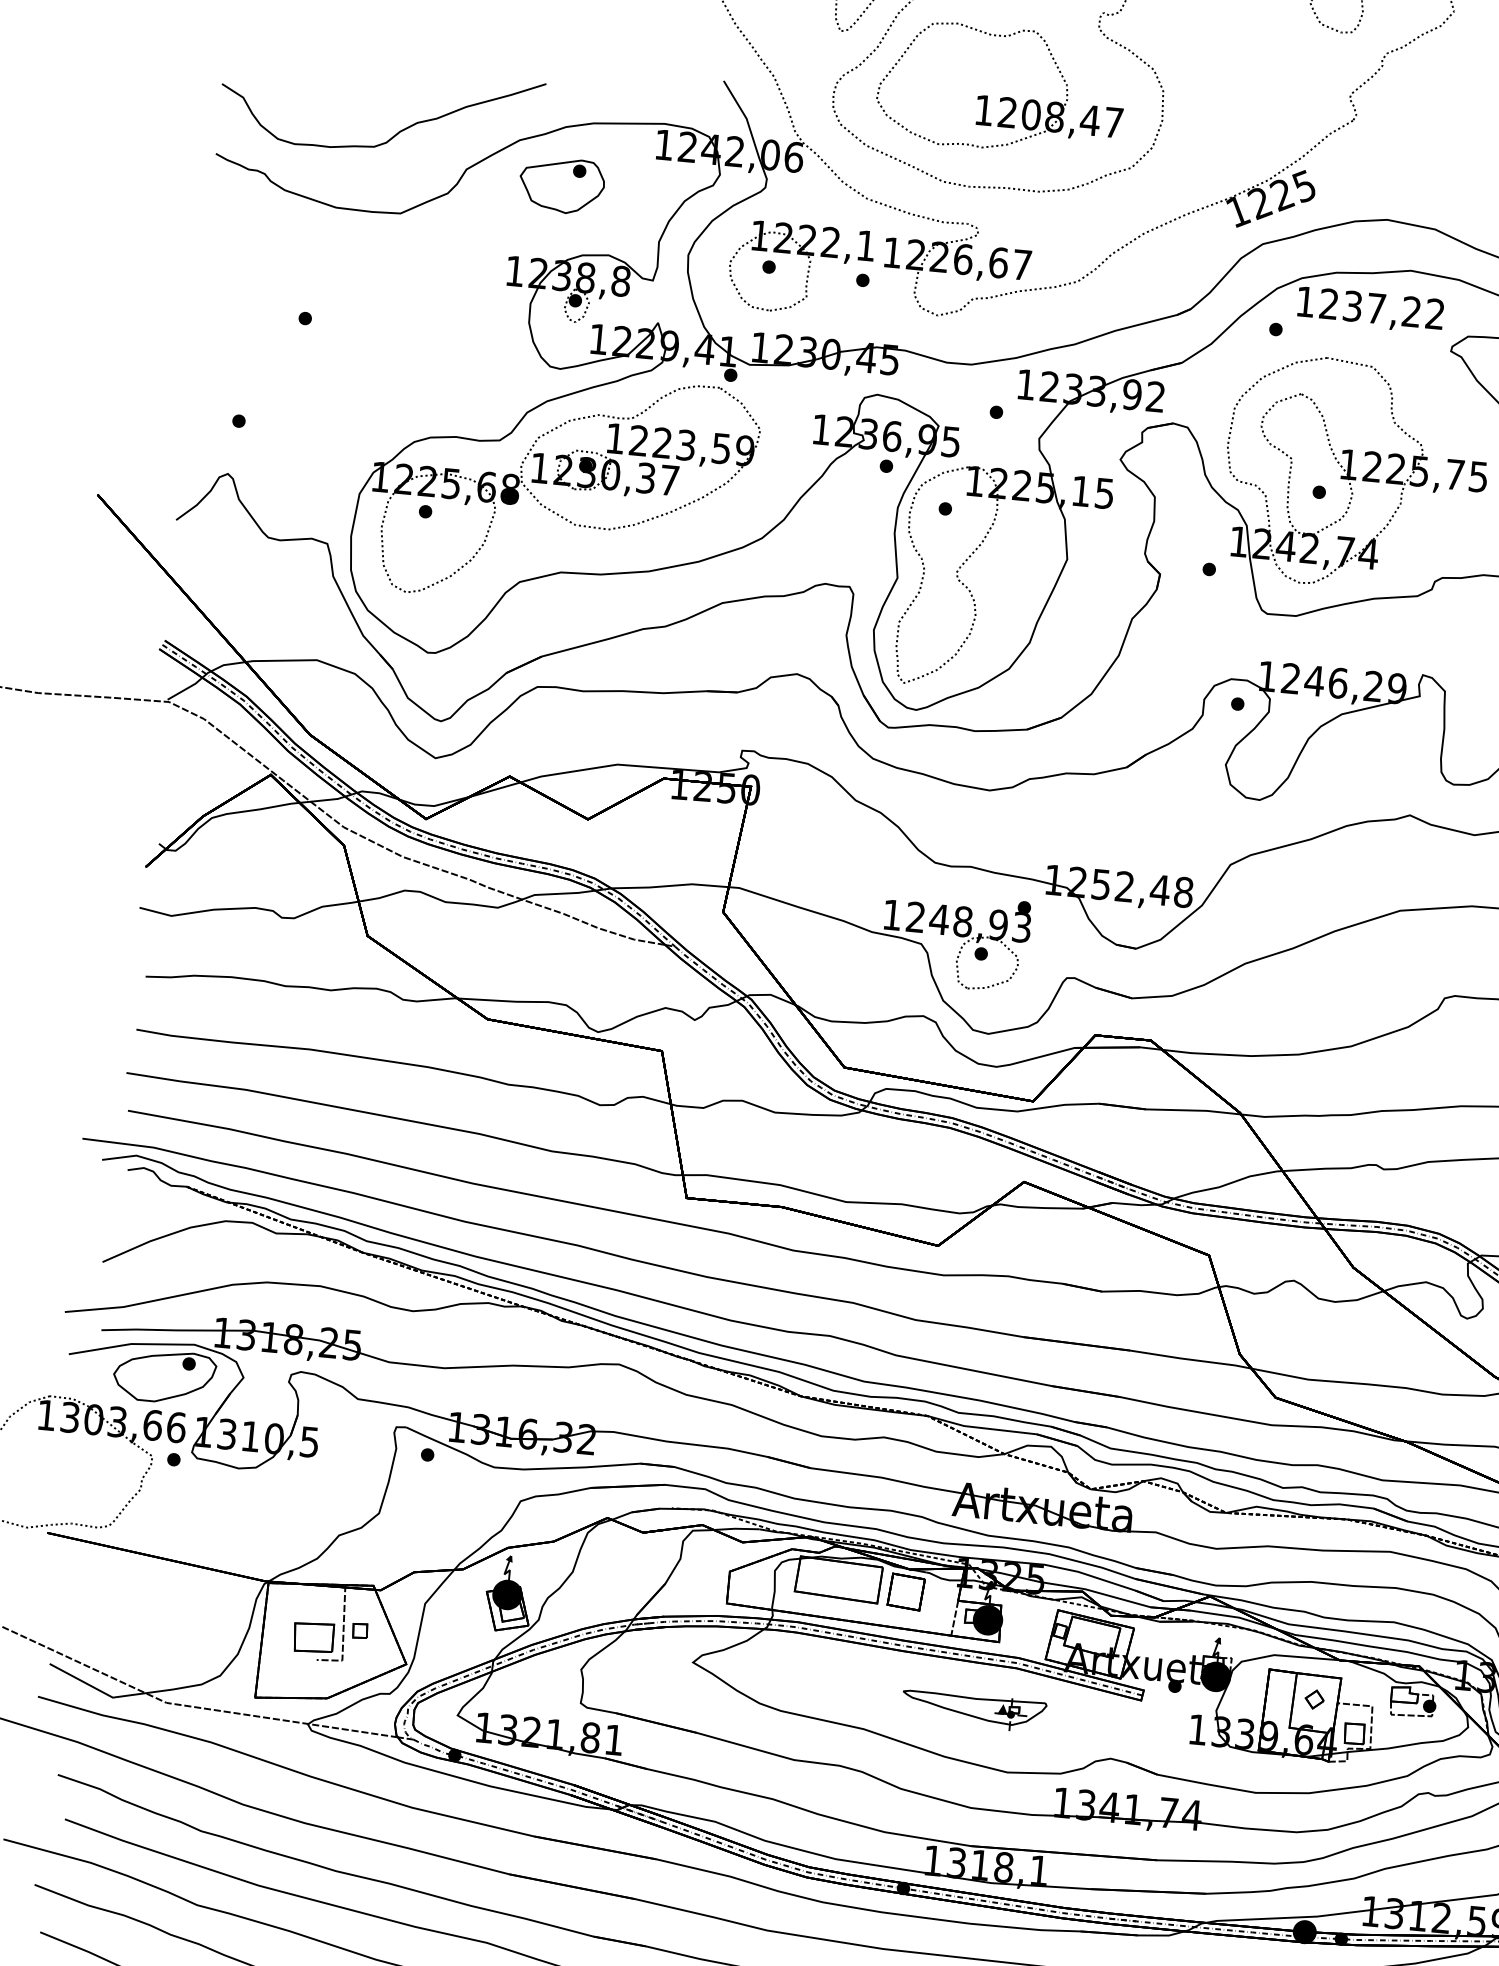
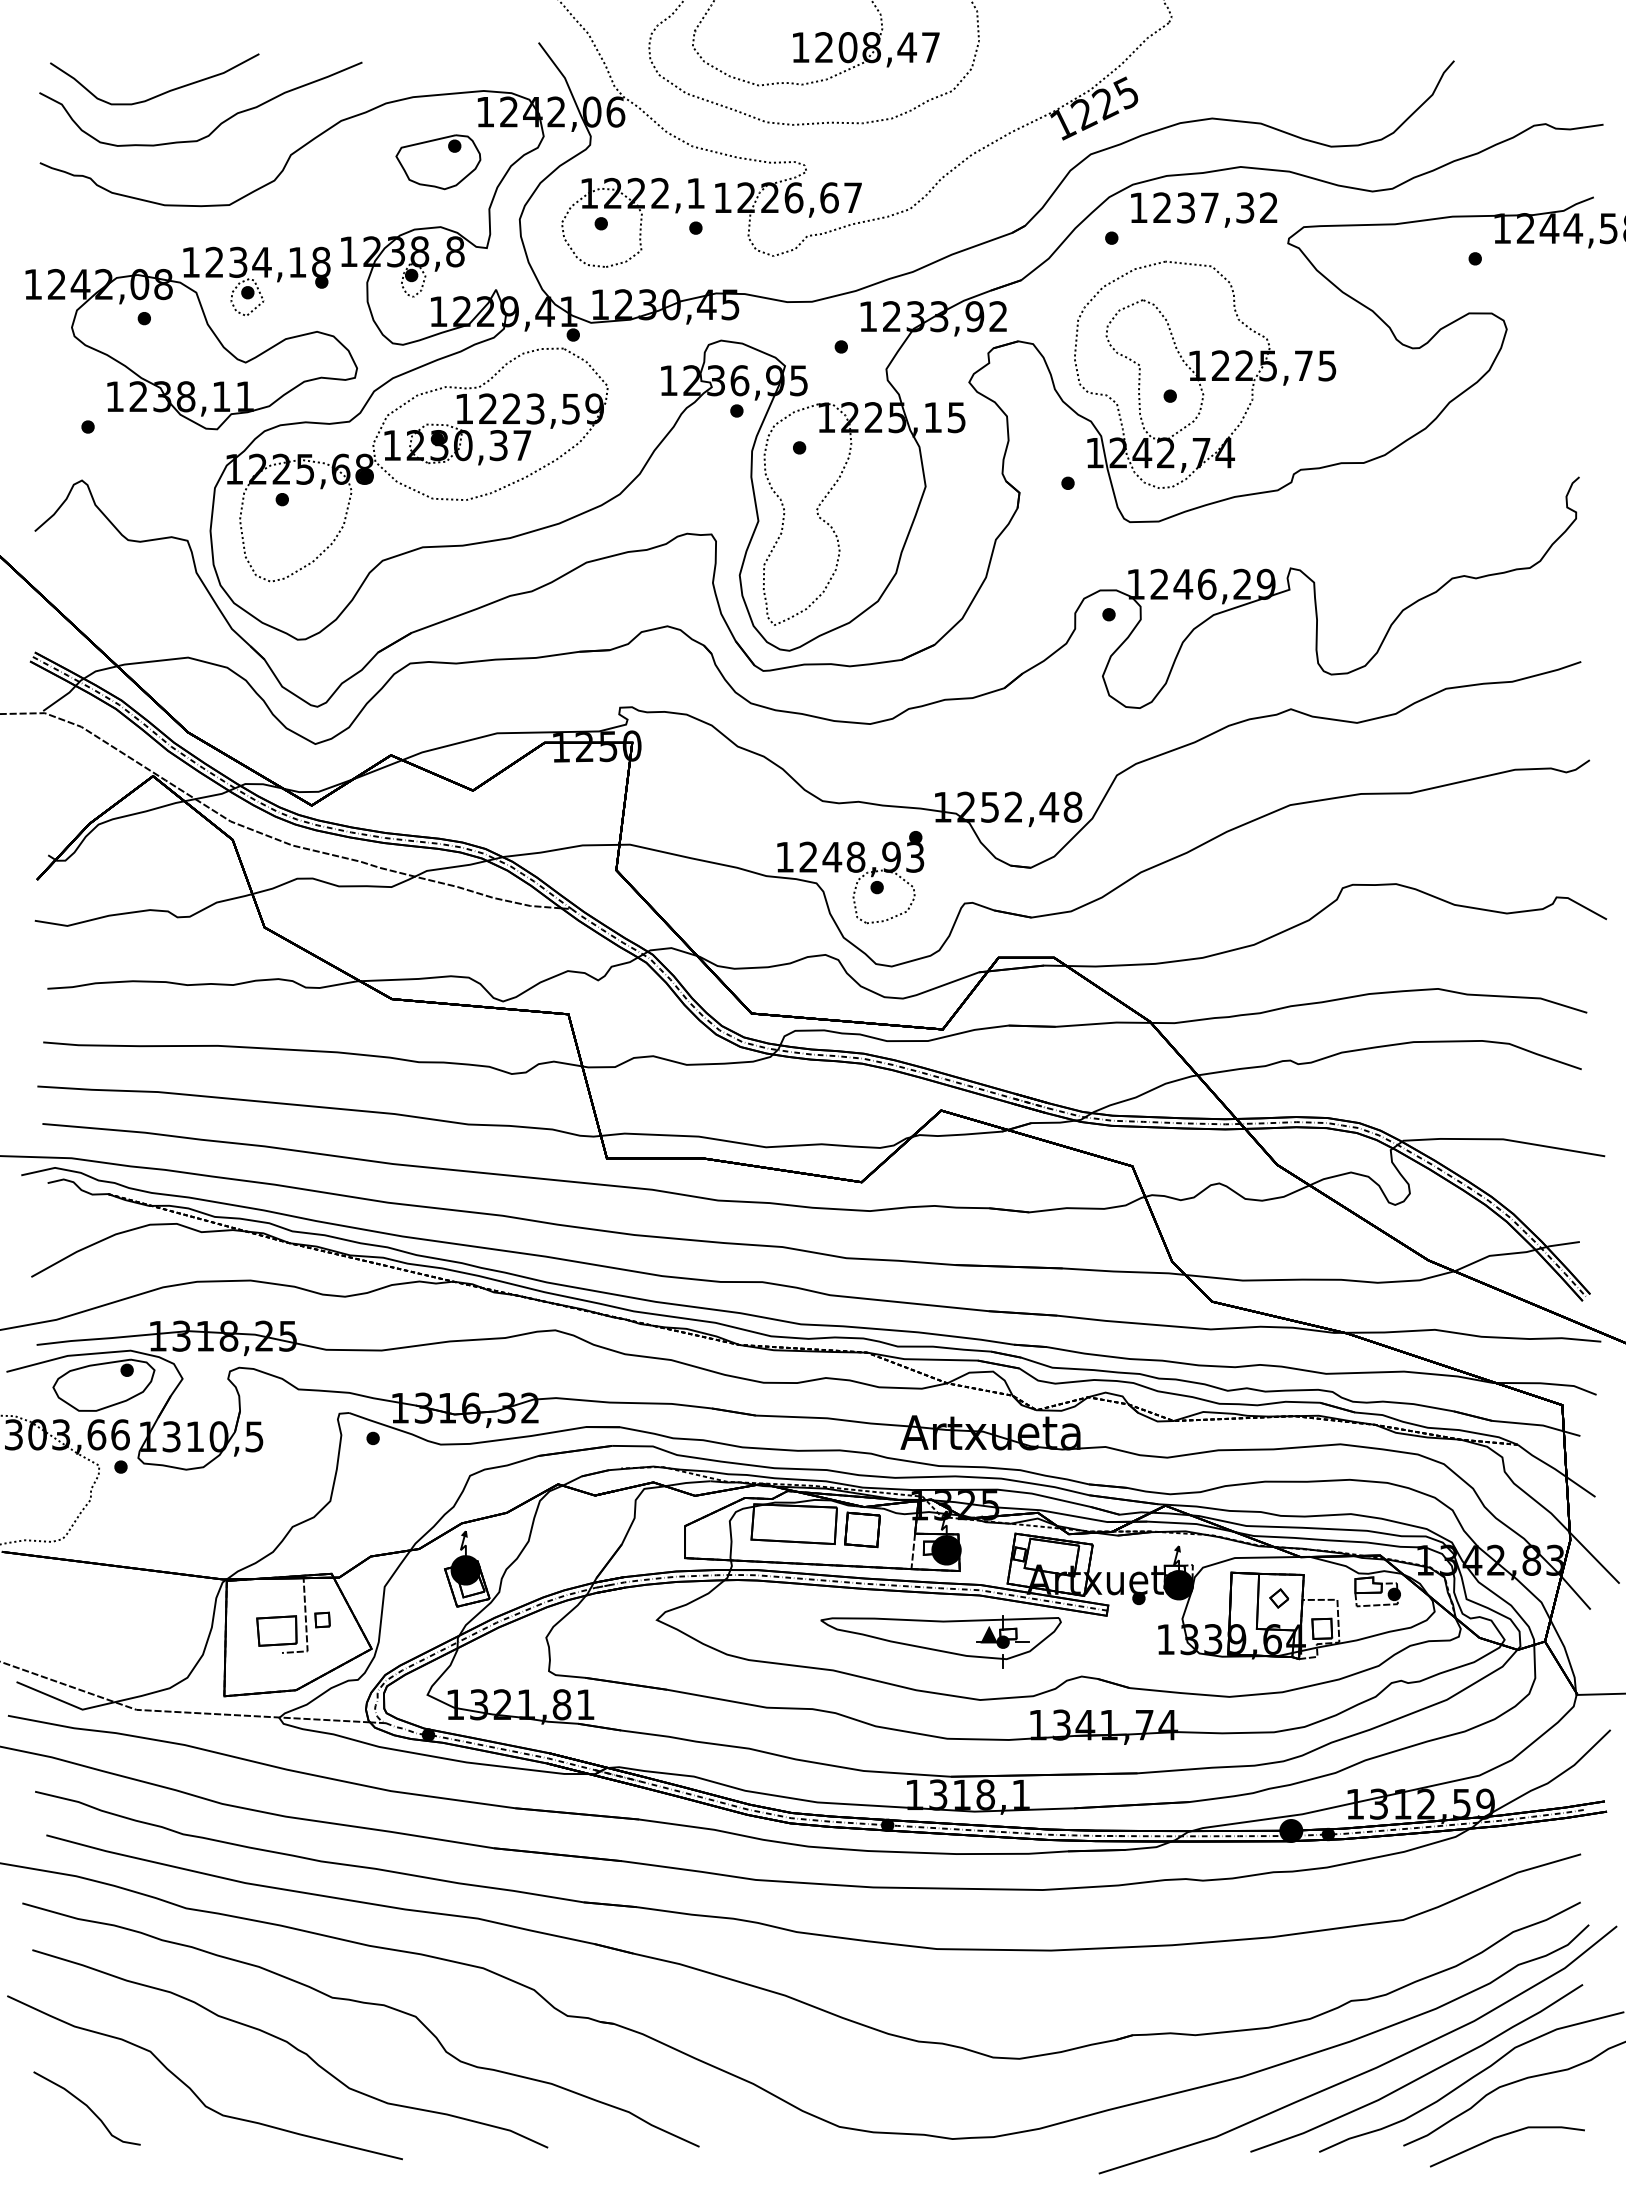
curve: (342, 95) -> (160, 93), added
part: (562, 186) -> (438, 162), moved
text: (1411, 311) -> (1245, 207), 1237,22 -> 1237,32
part: (350, 342) -> (191, 338), added
part: (973, 1710) -> (940, 1641), size x1.67

